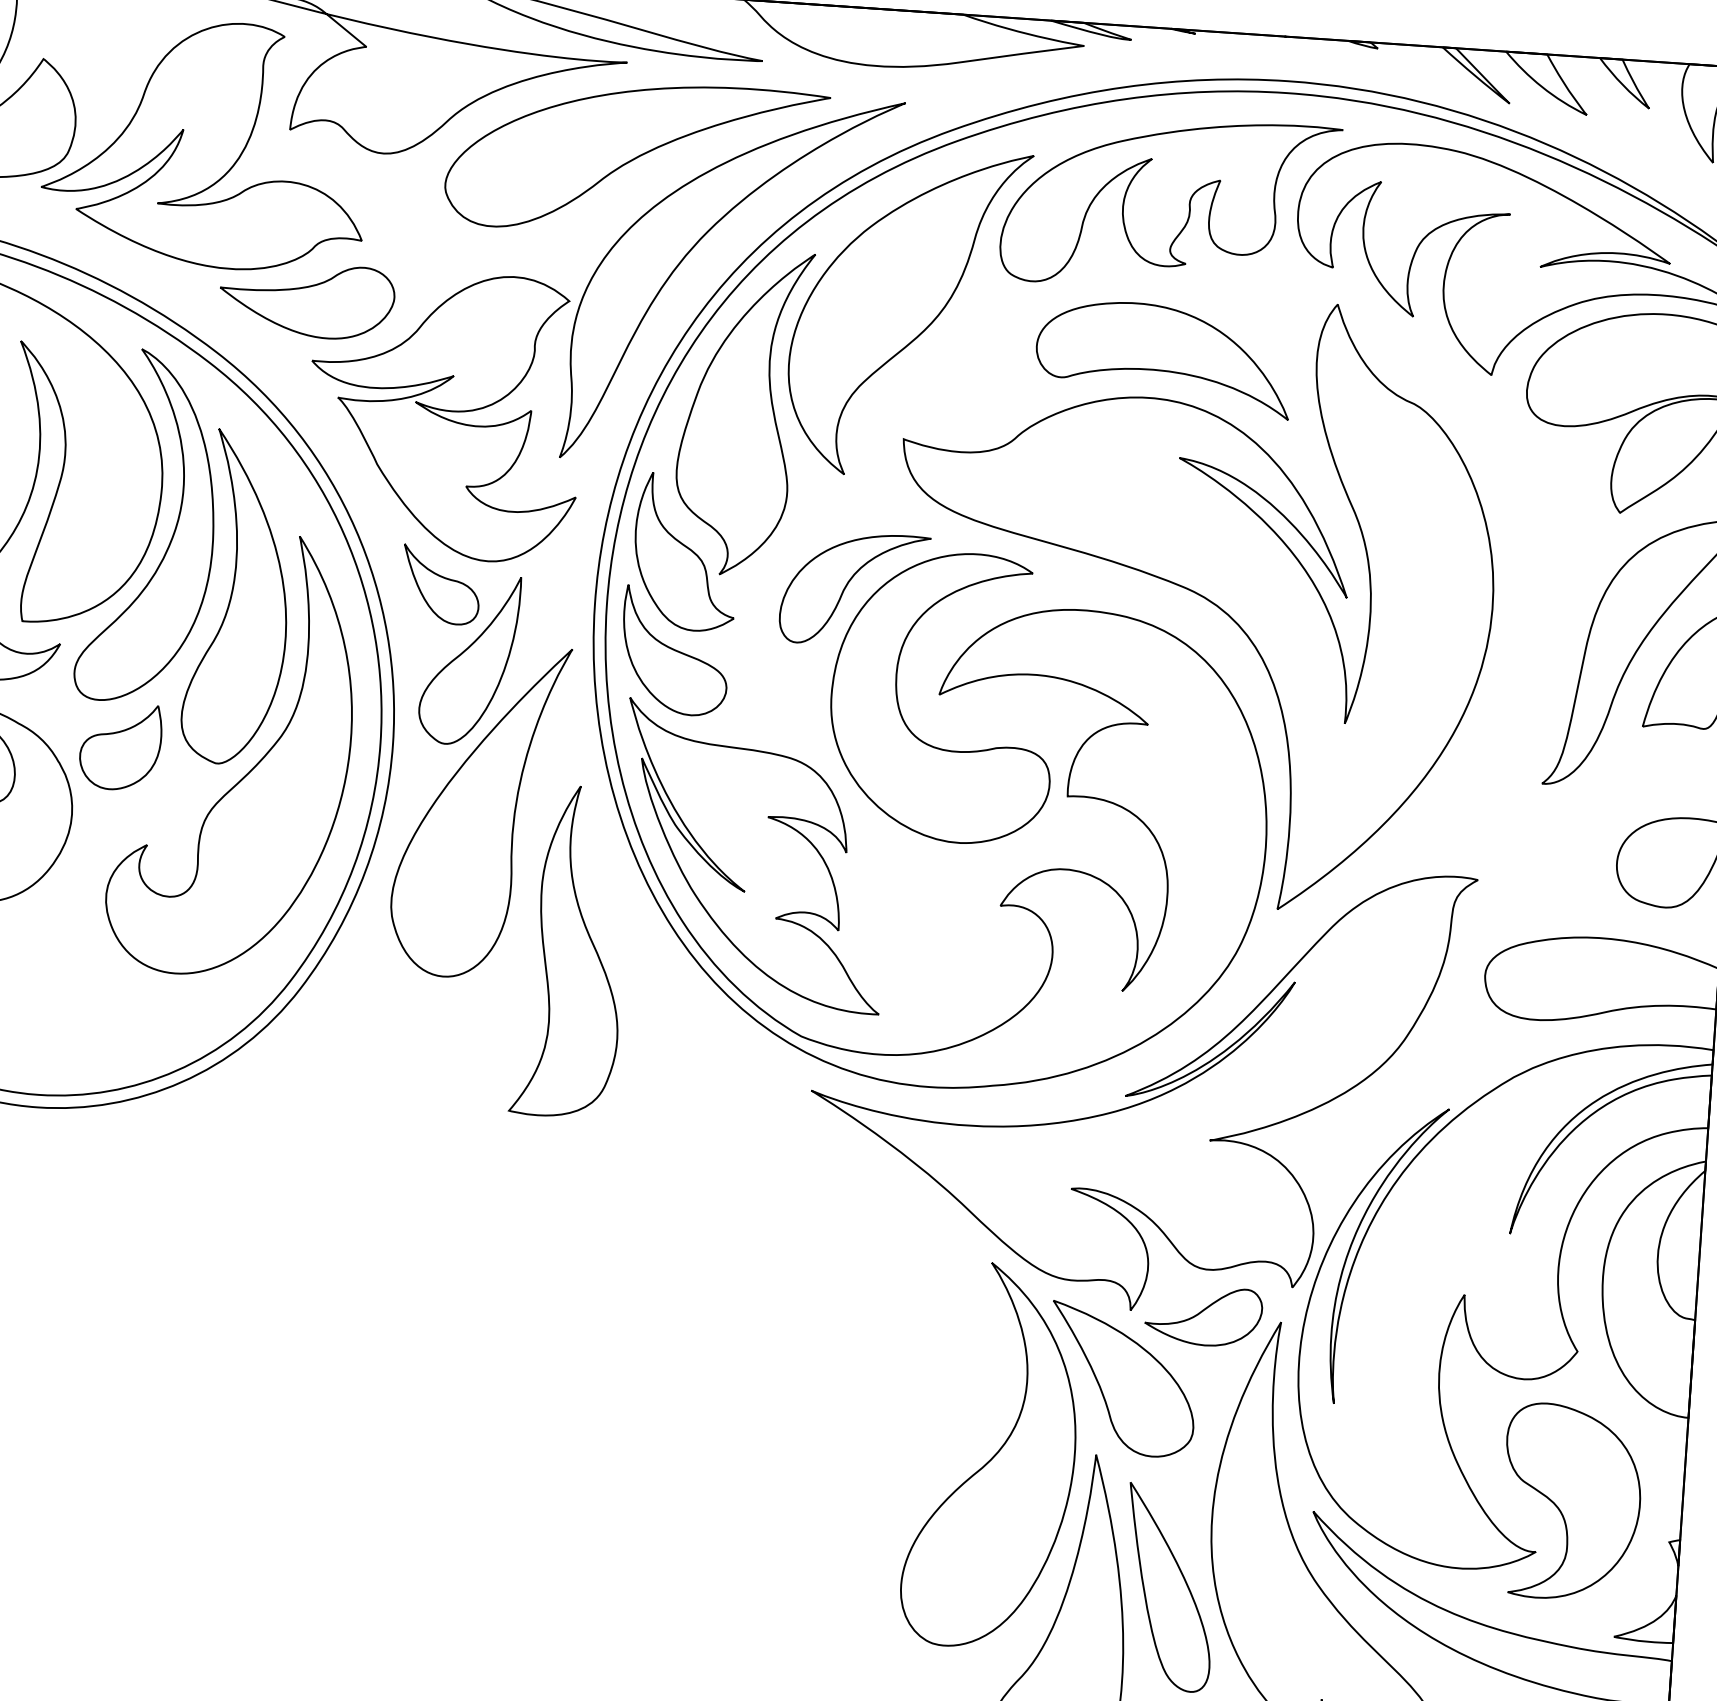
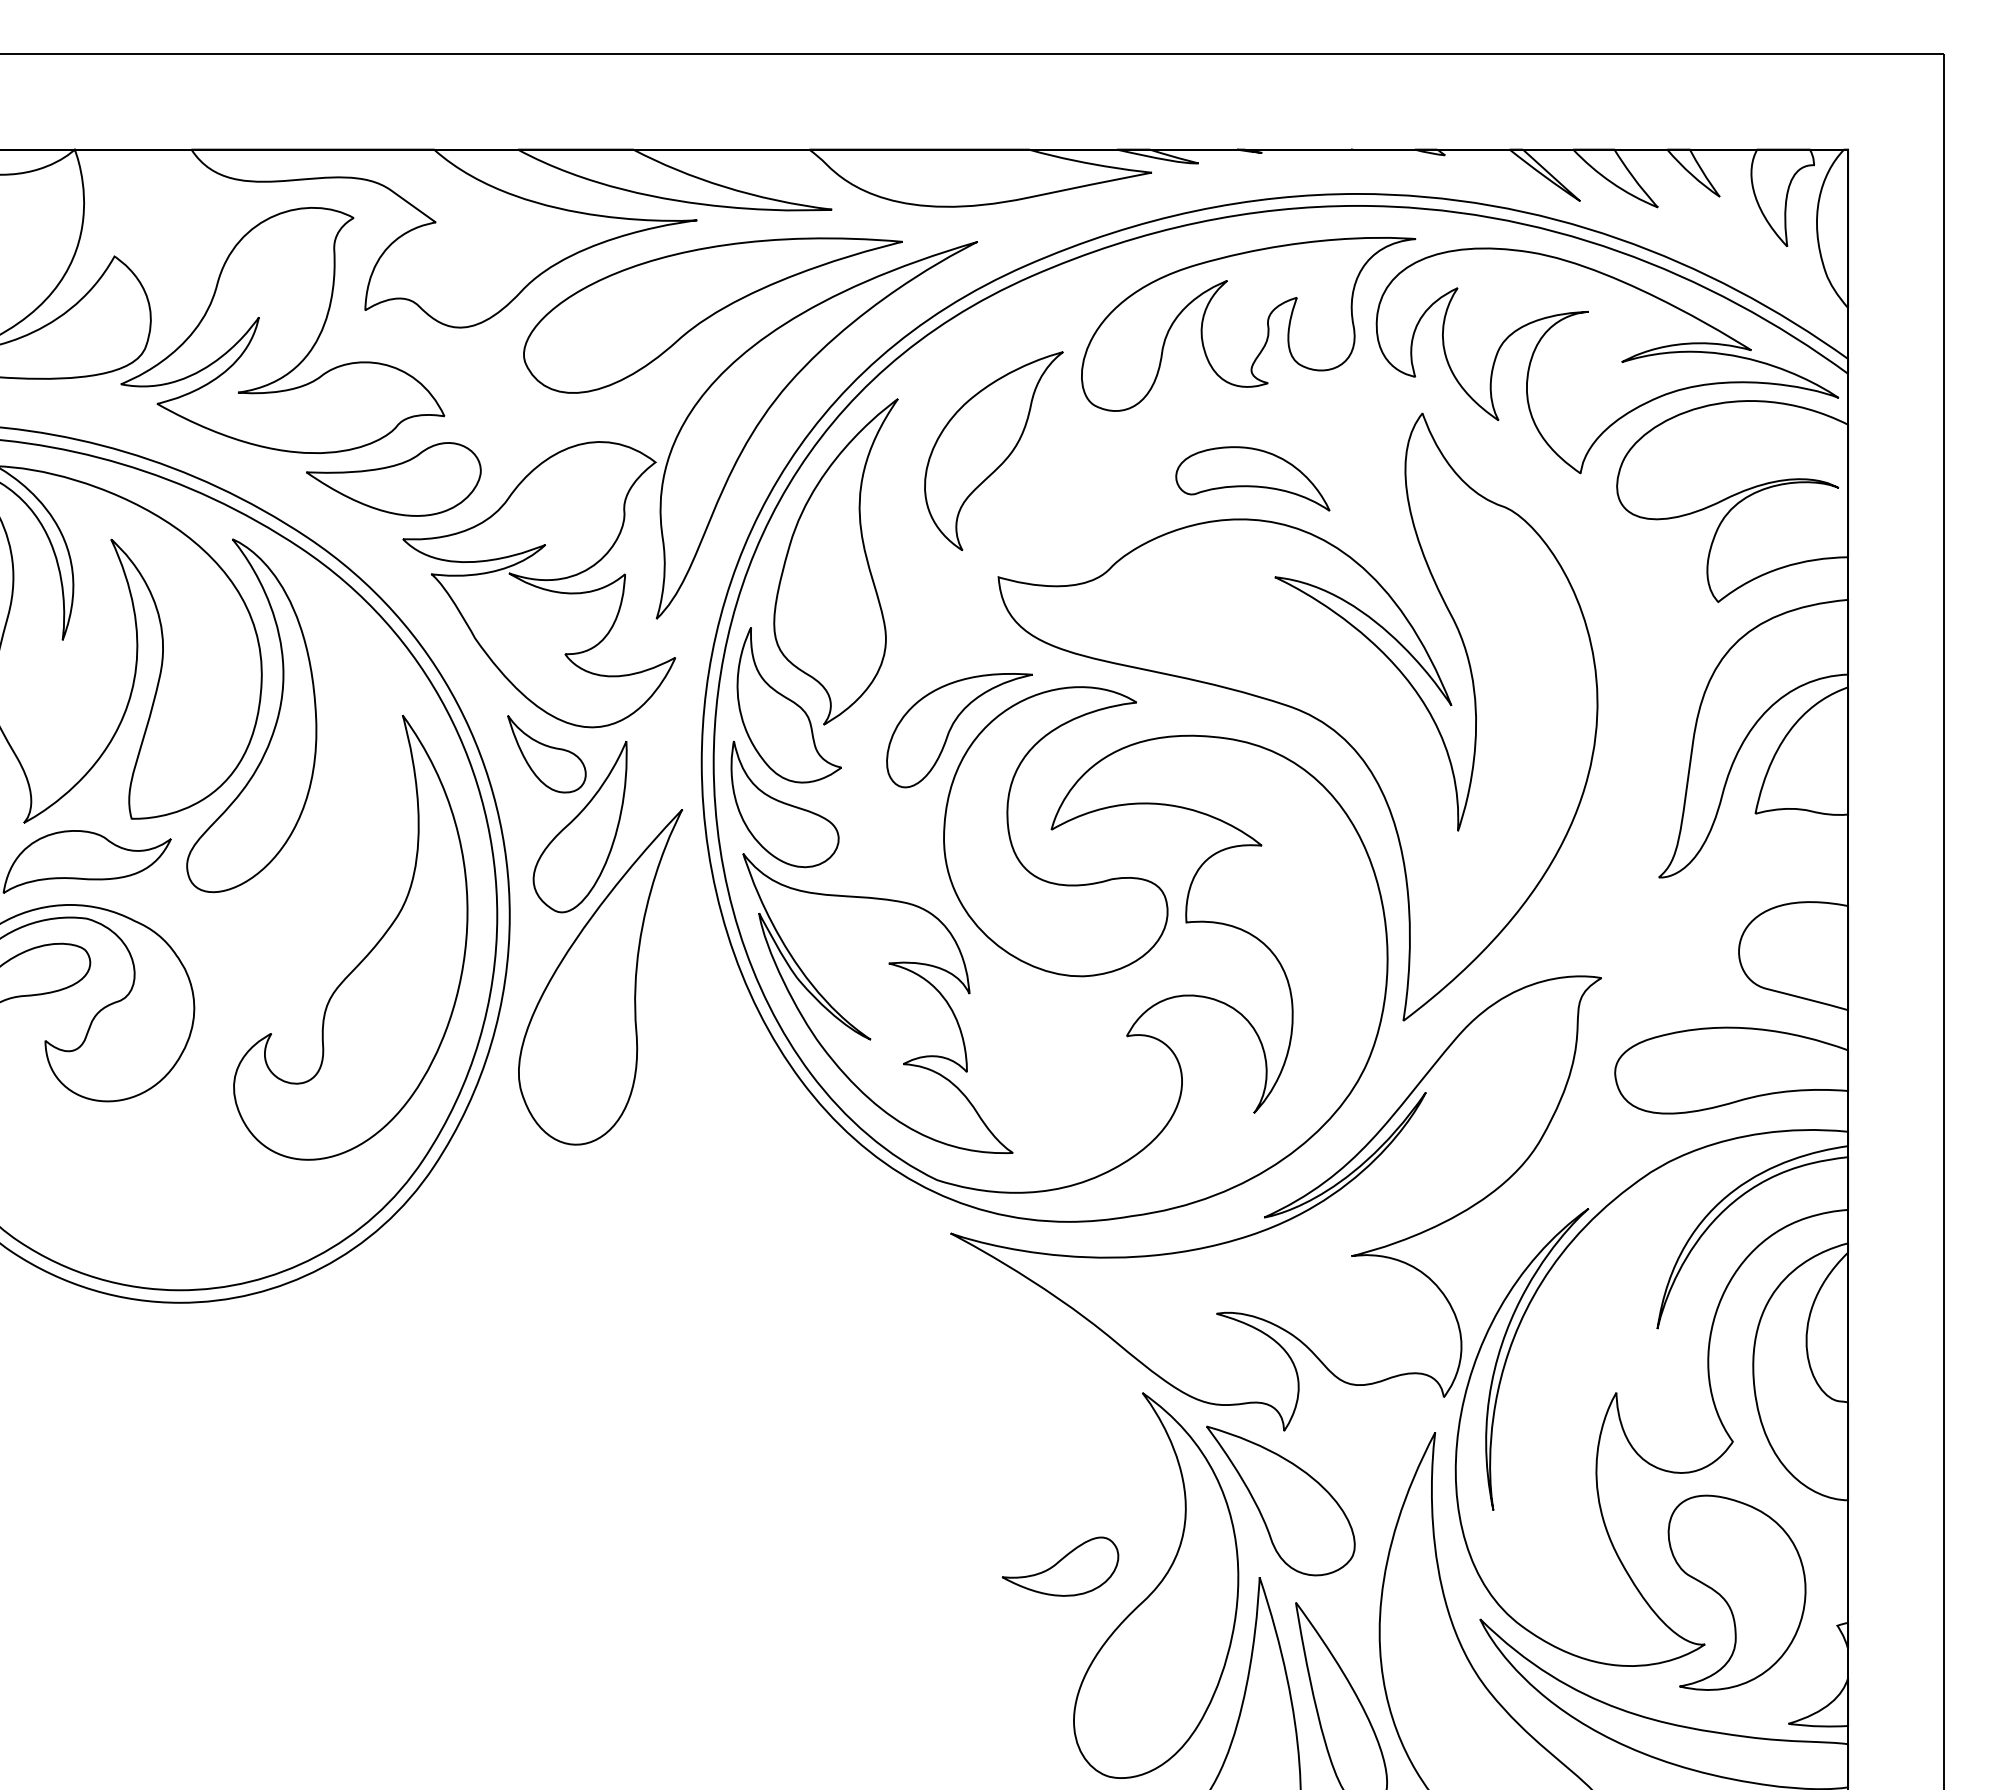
part: (907, 313) -> (993, 451), size x0.6
part: (1163, 357) -> (1252, 478), size x0.6
part: (239, 597) -> (346, 780), removed
part: (119, 746) -> (237, 937), removed
part: (571, 951) -> (701, 1111), removed
part: (1203, 1315) -> (1060, 1566), moved

